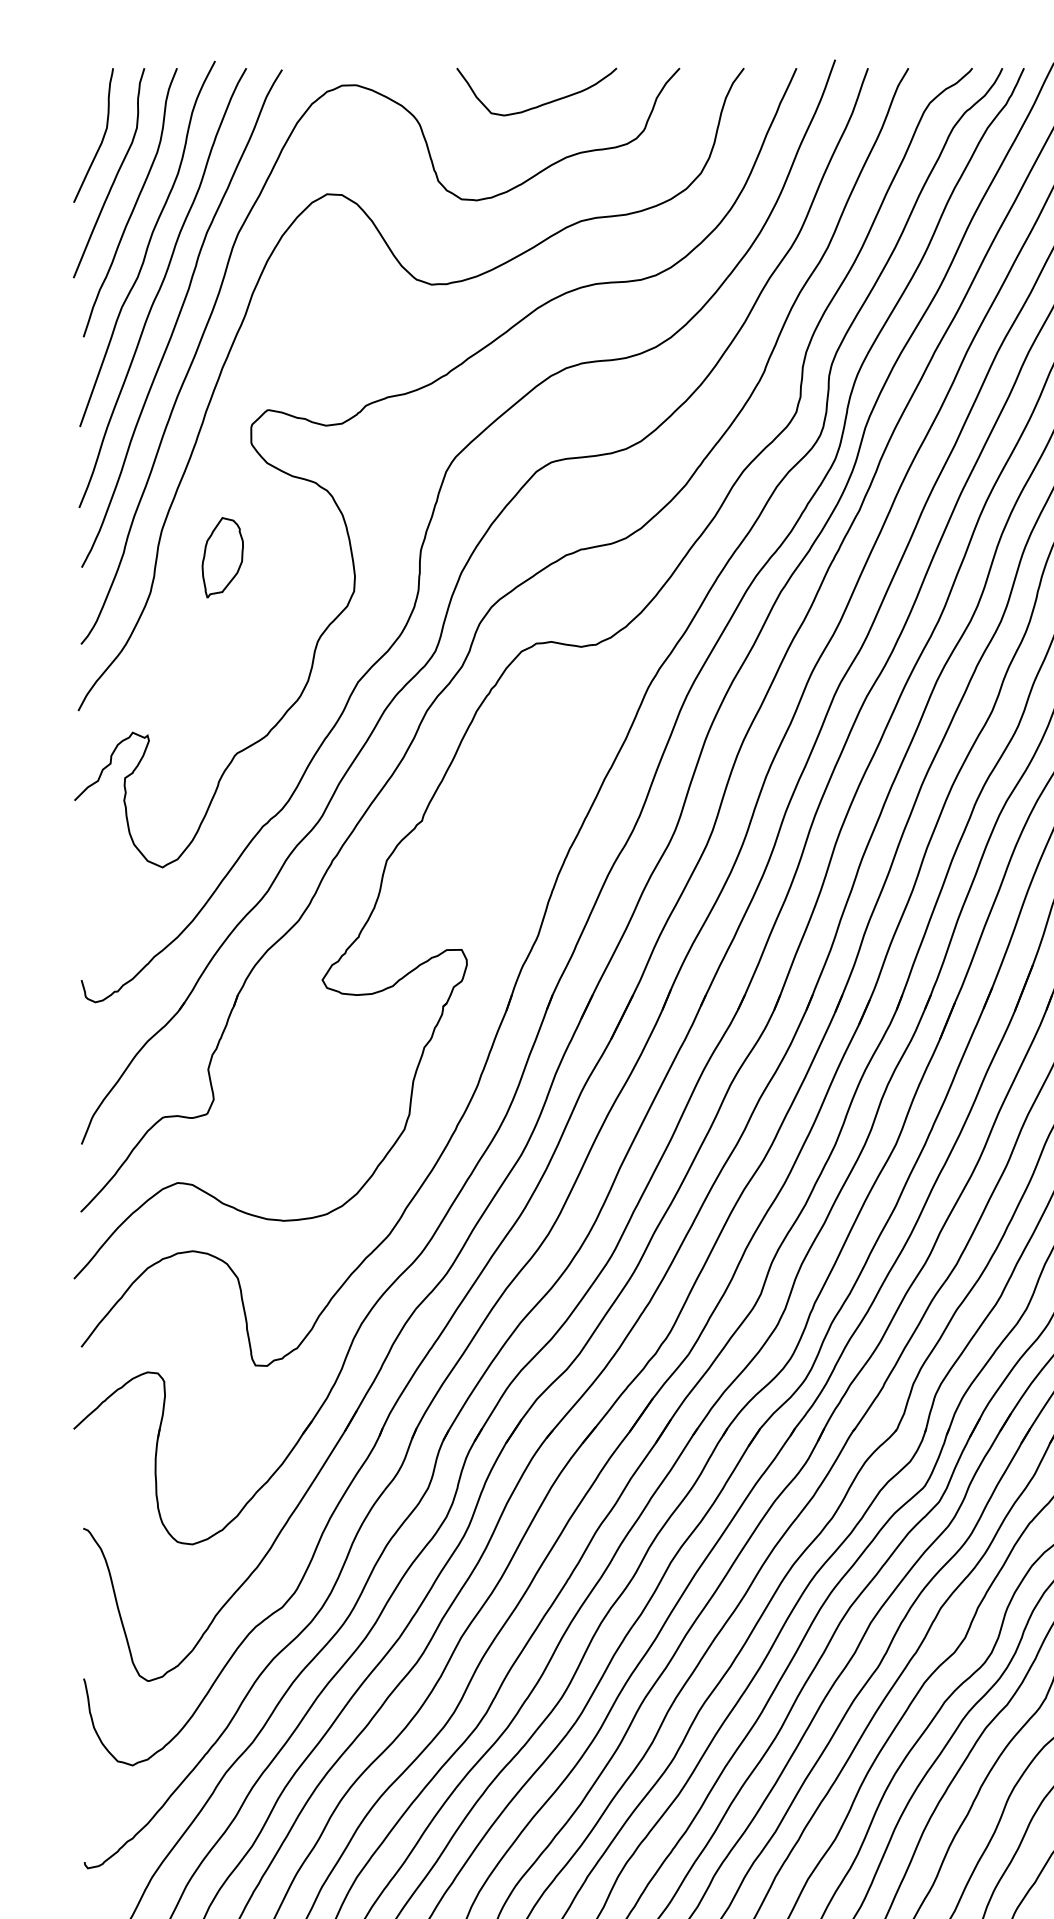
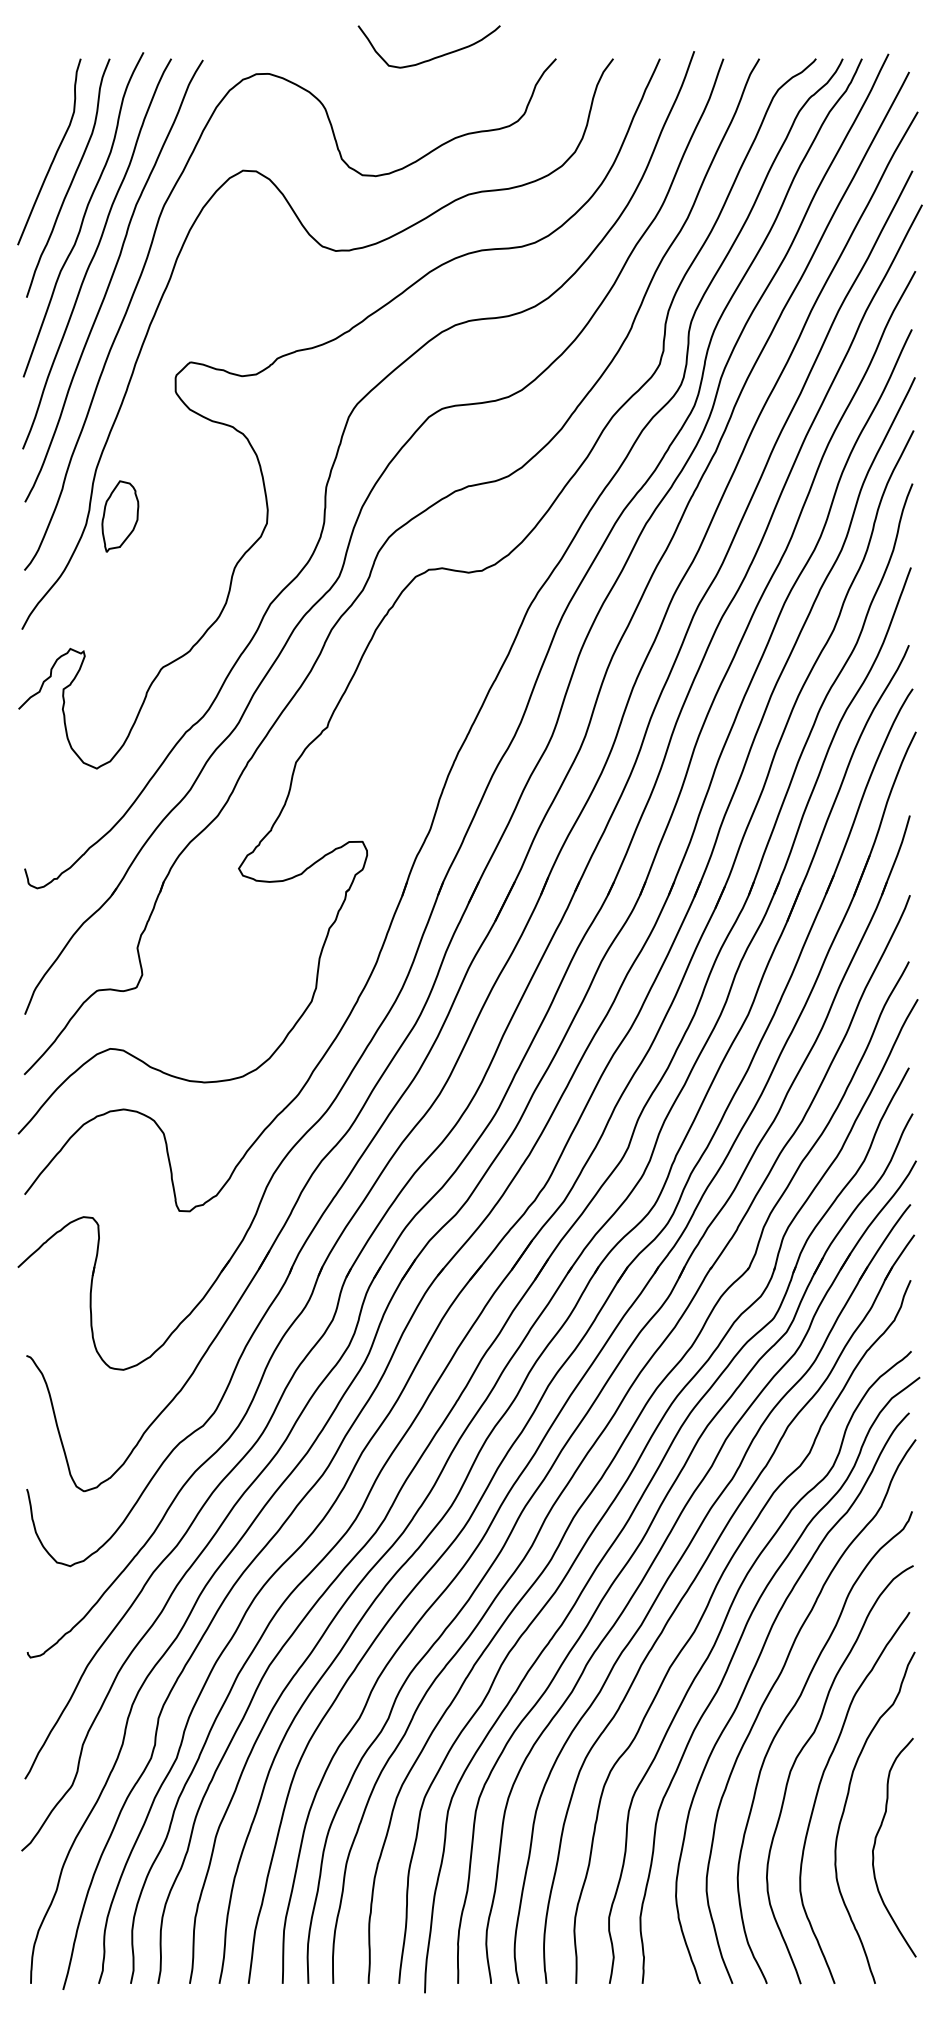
curve: (541, 103) -> (433, 57), moved
curve: (102, 136) -> (43, 119), removed
part: (222, 557) -> (120, 516), moved

